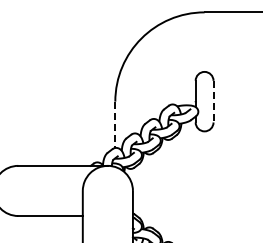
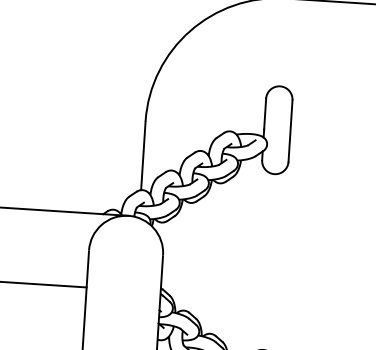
line: (213, 101) -> (290, 130), dashed -> solid
line: (115, 125) -> (143, 156), dashed -> solid

